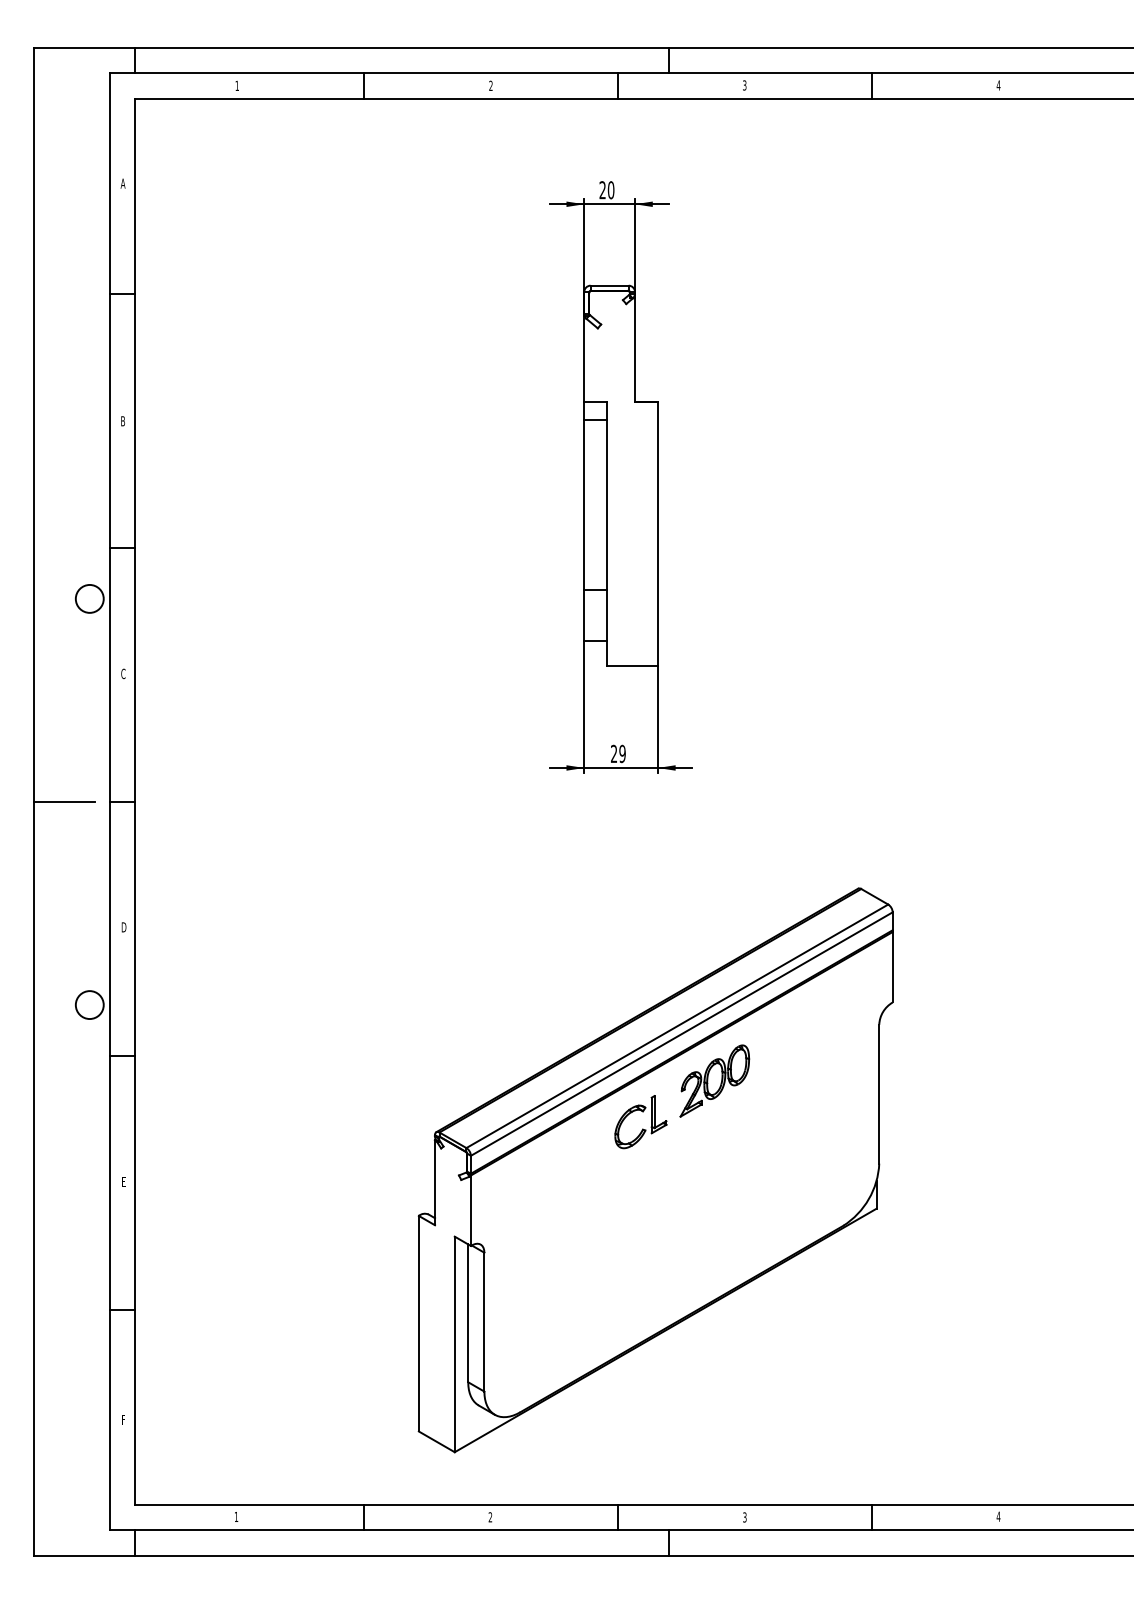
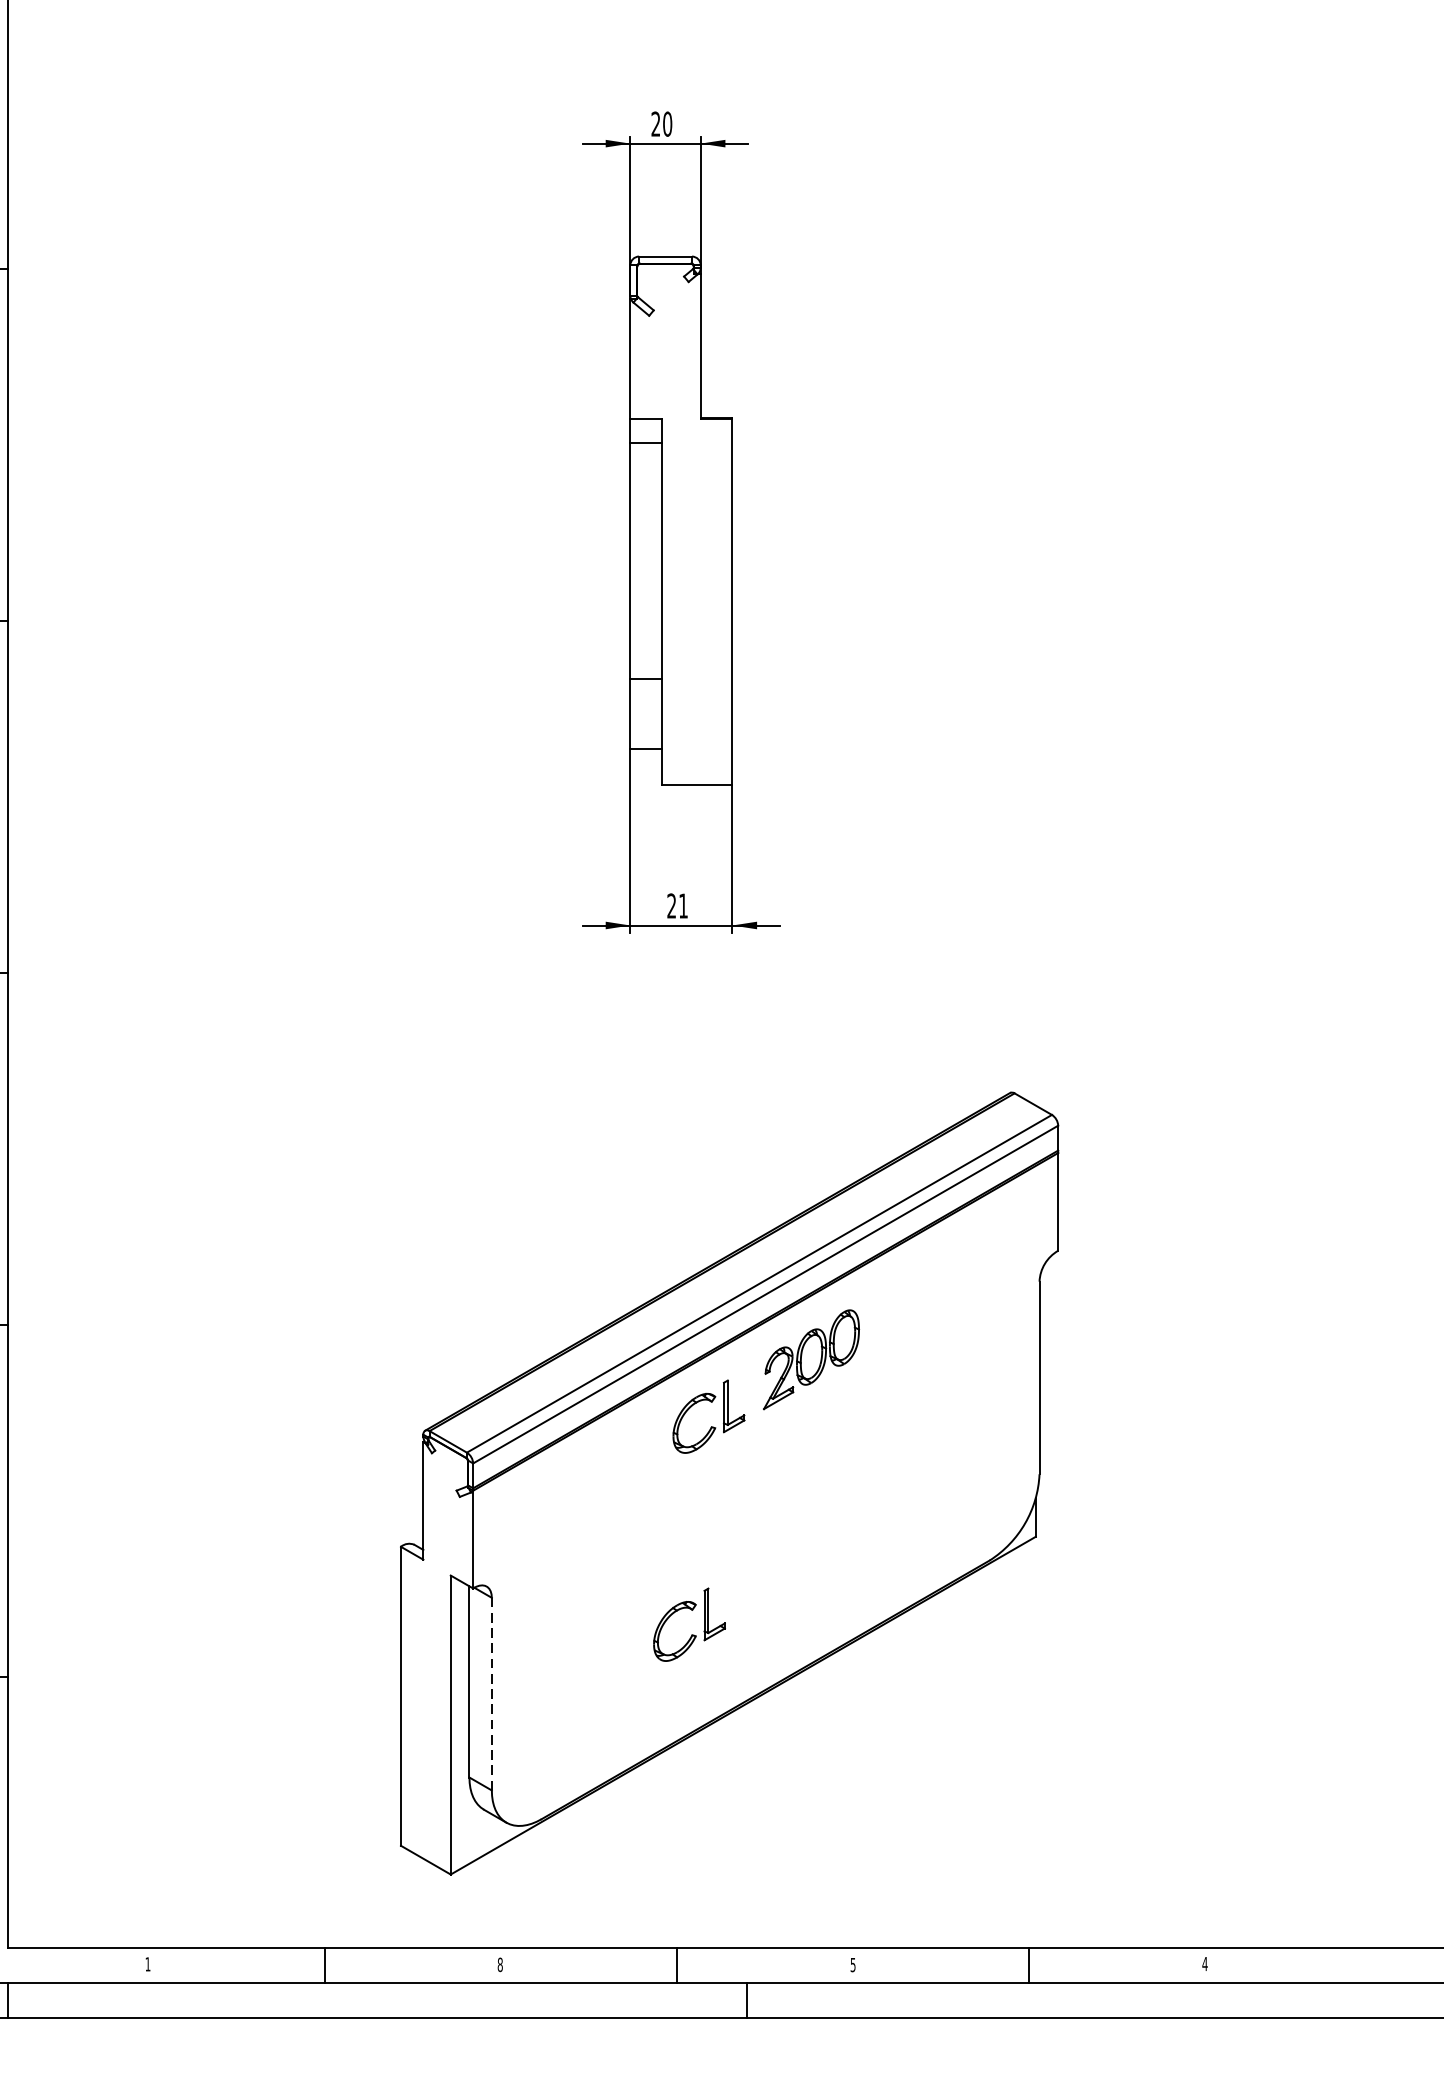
text: (622, 753) -> (683, 905), 29 -> 21
part: (628, 1278) -> (691, 1633), added
line: (484, 1321) -> (491, 1693), solid -> dashed
text: (744, 1516) -> (852, 1963), 3 -> 5
text: (490, 1517) -> (500, 1965), 2 -> 8

